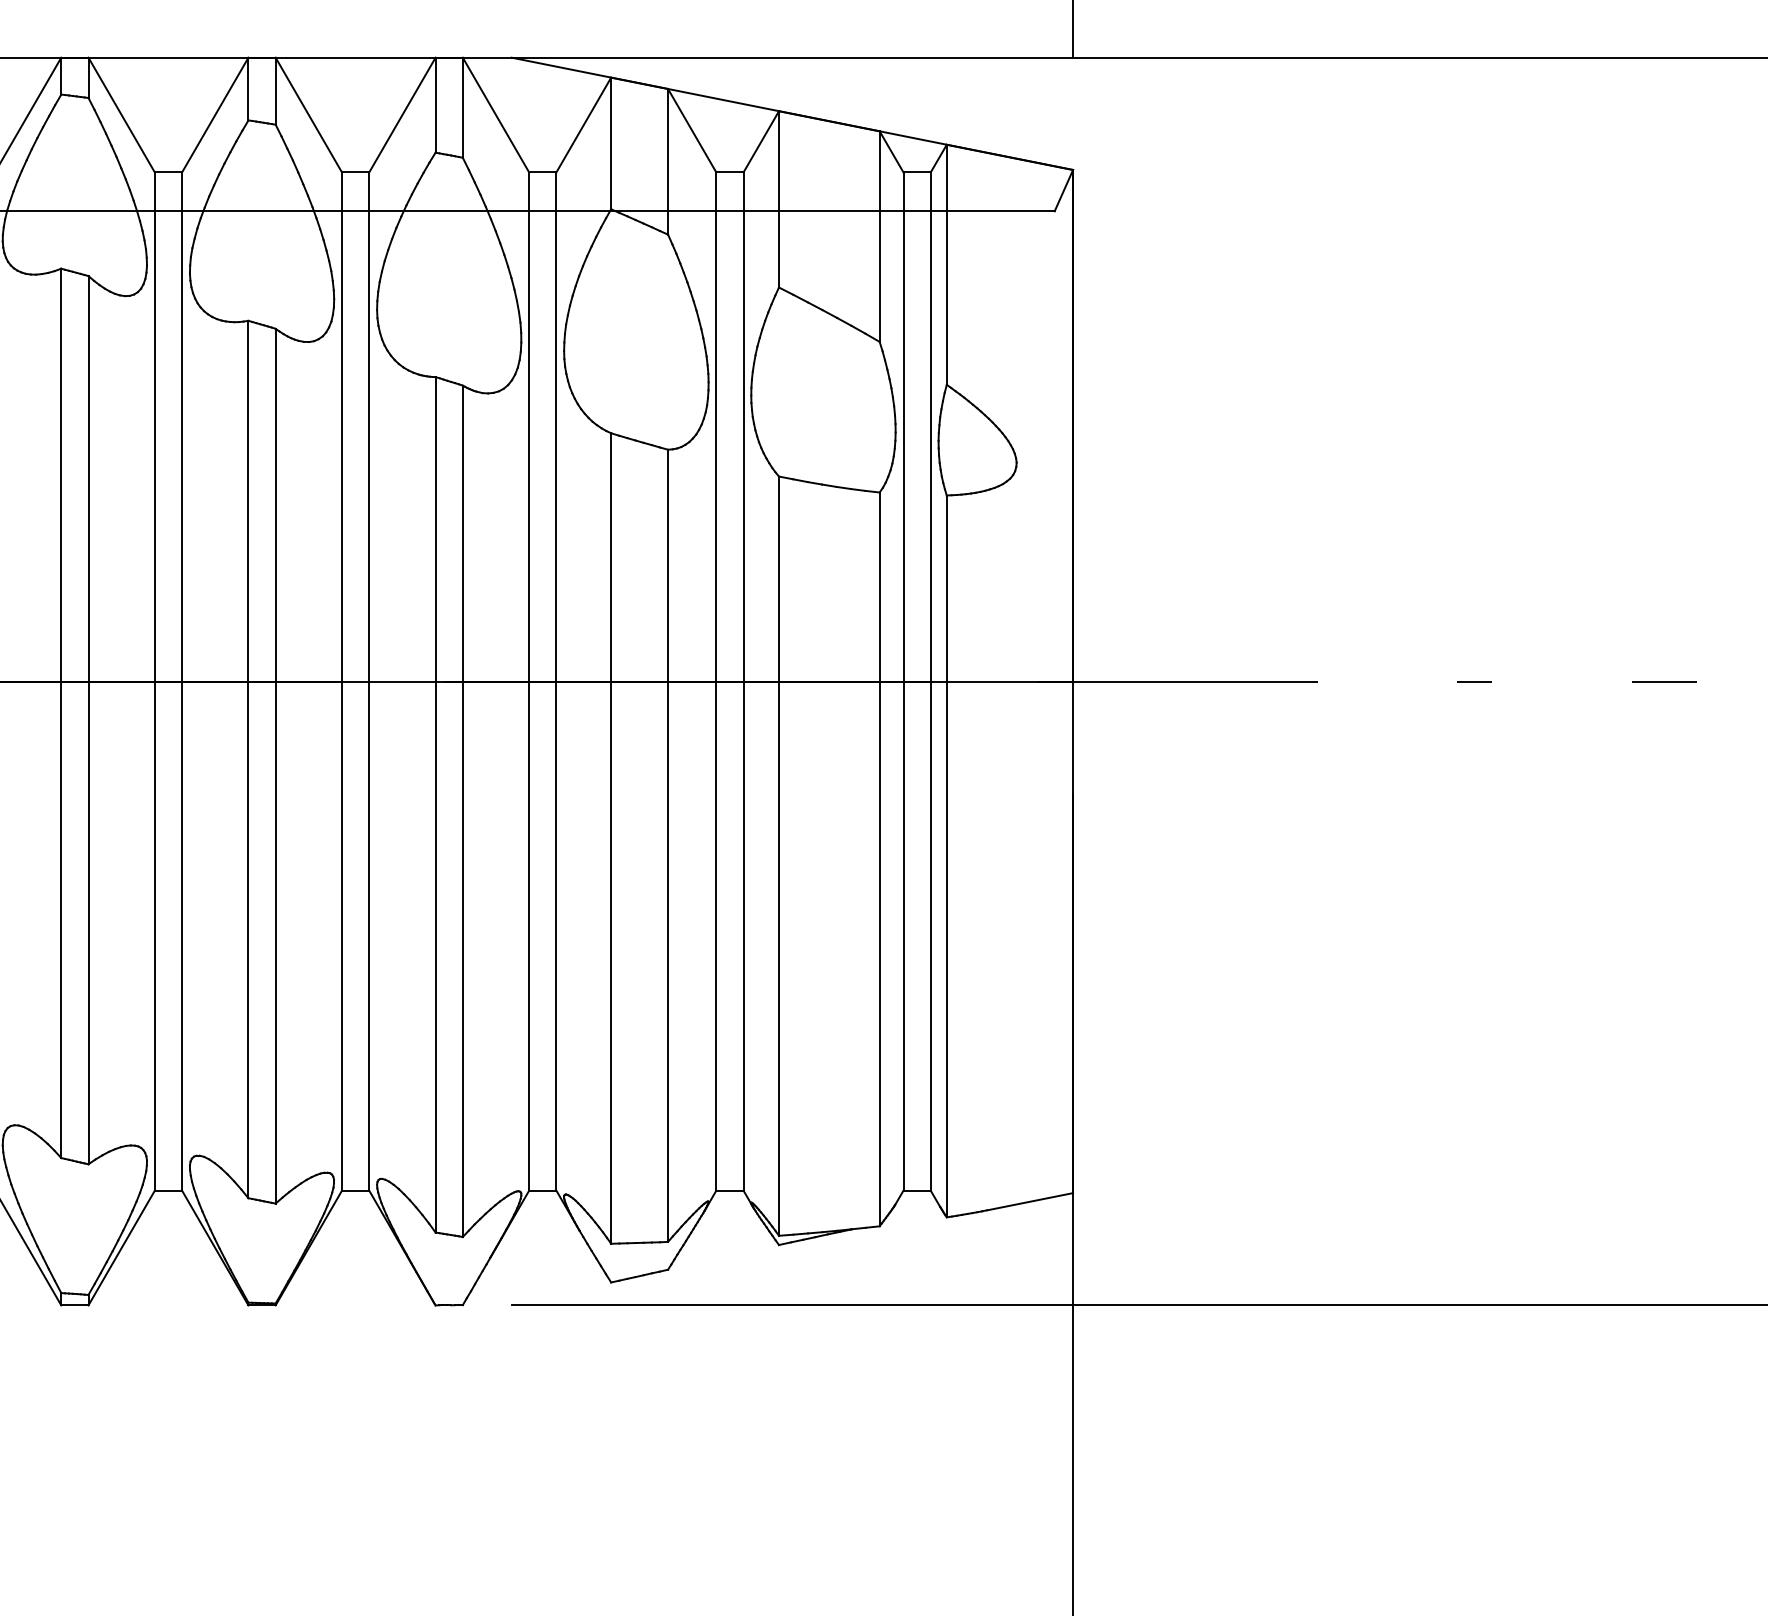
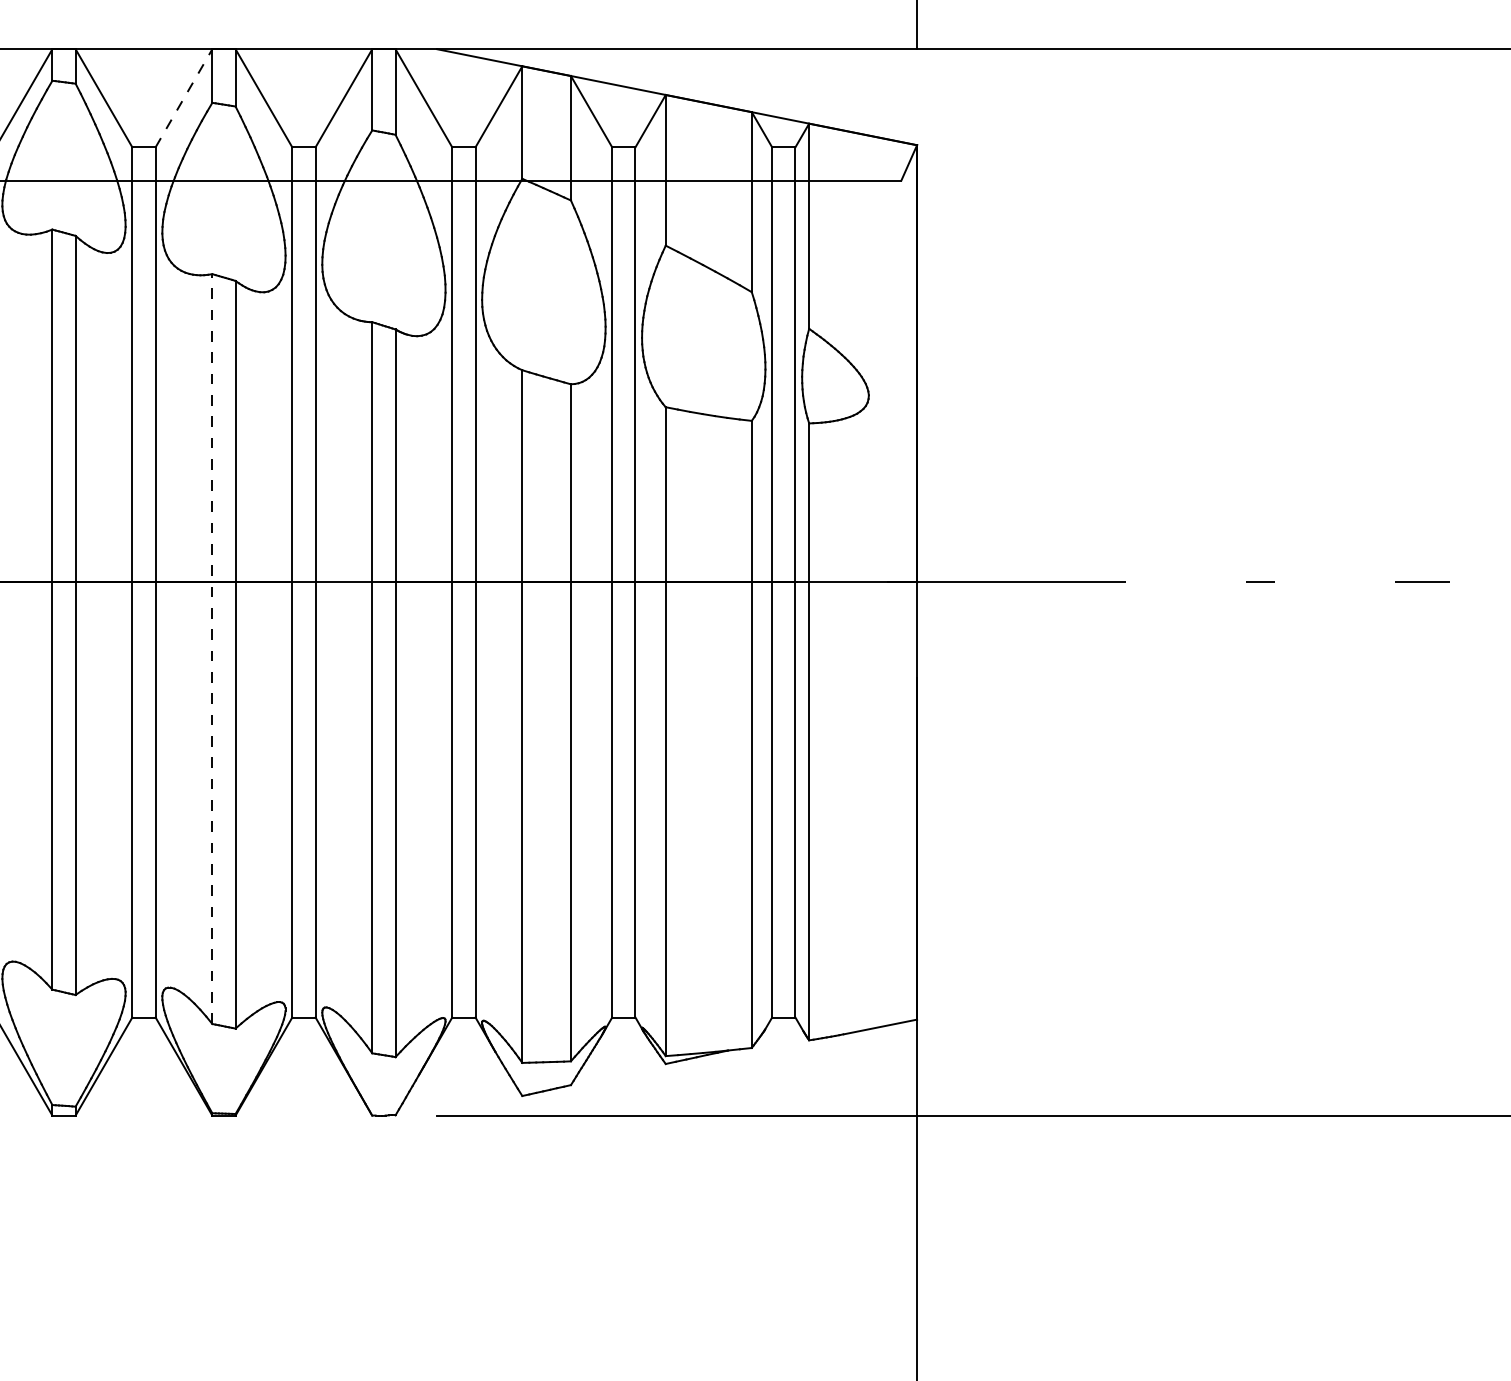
line: (214, 115) -> (183, 98), solid -> dashed
line: (248, 760) -> (212, 649), solid -> dashed

